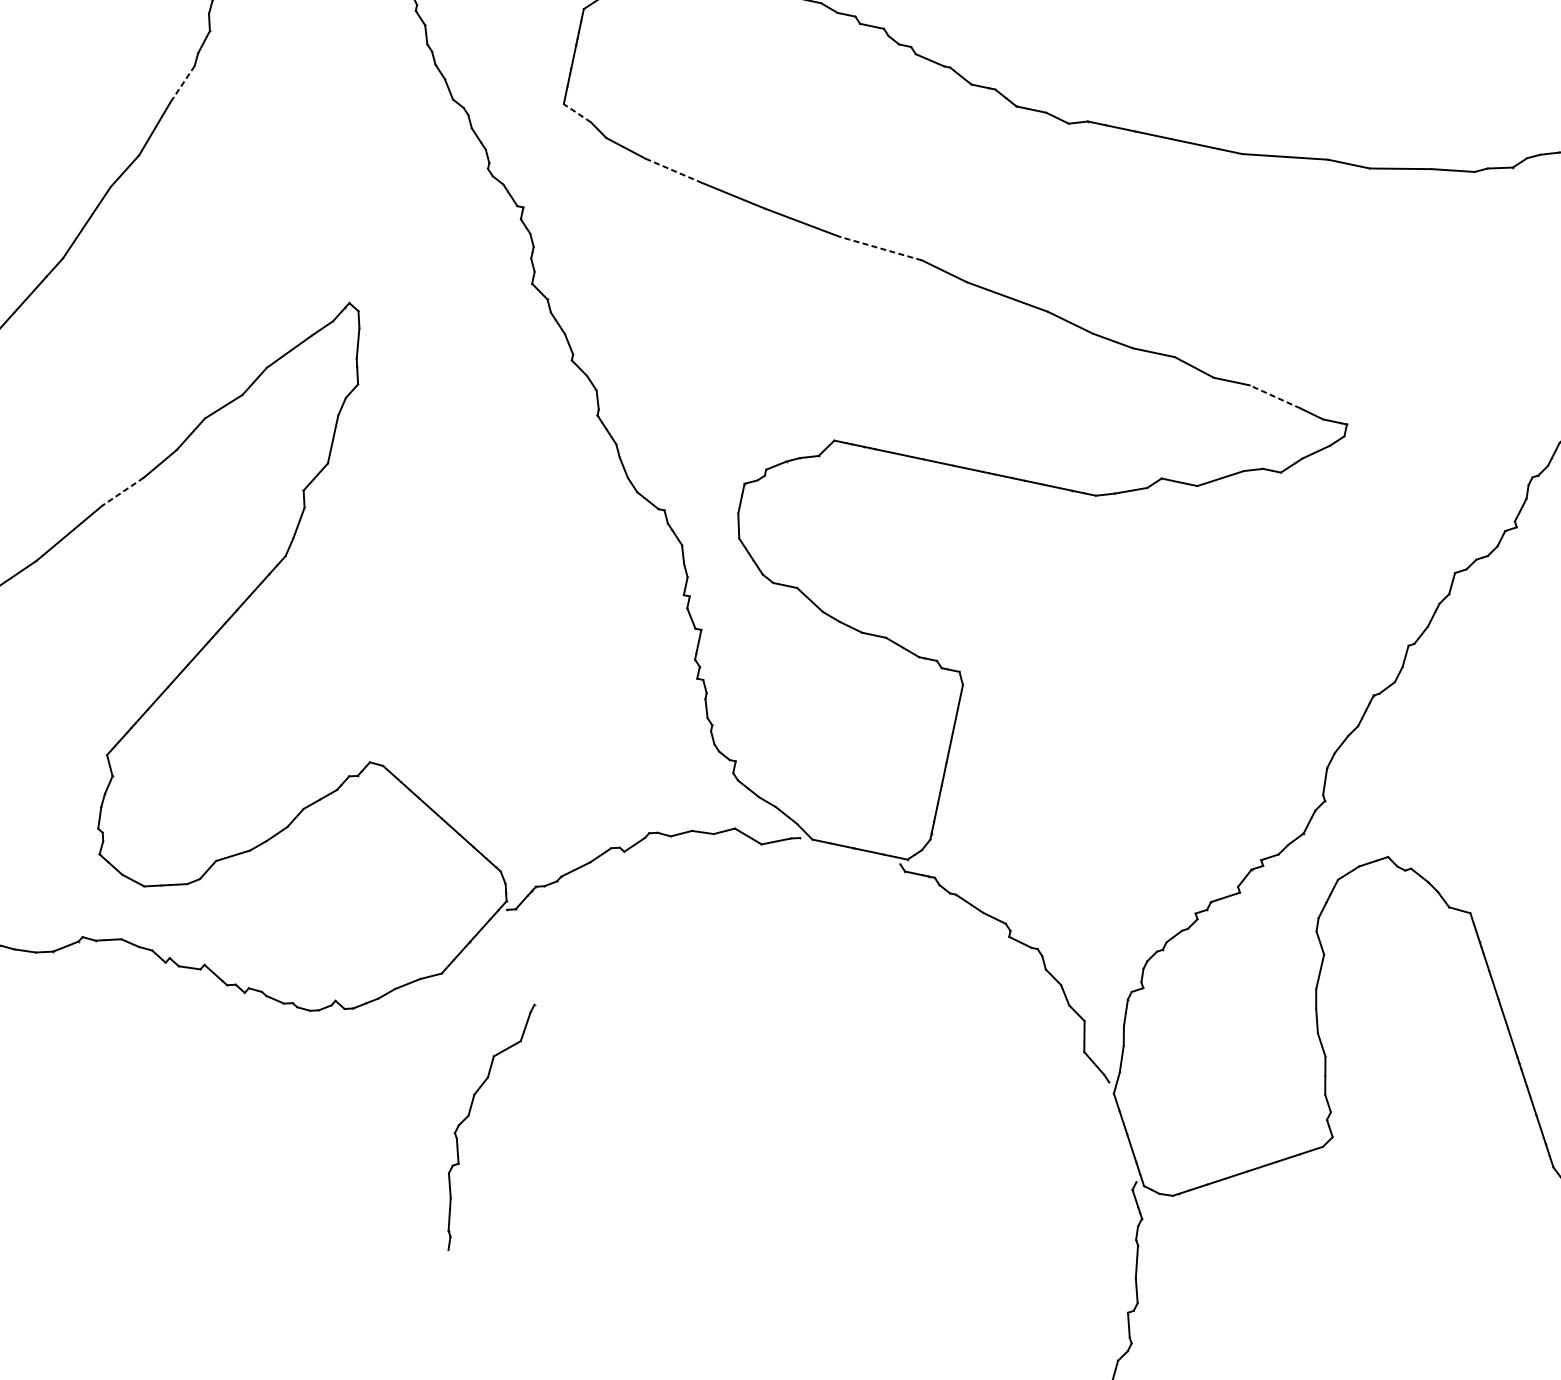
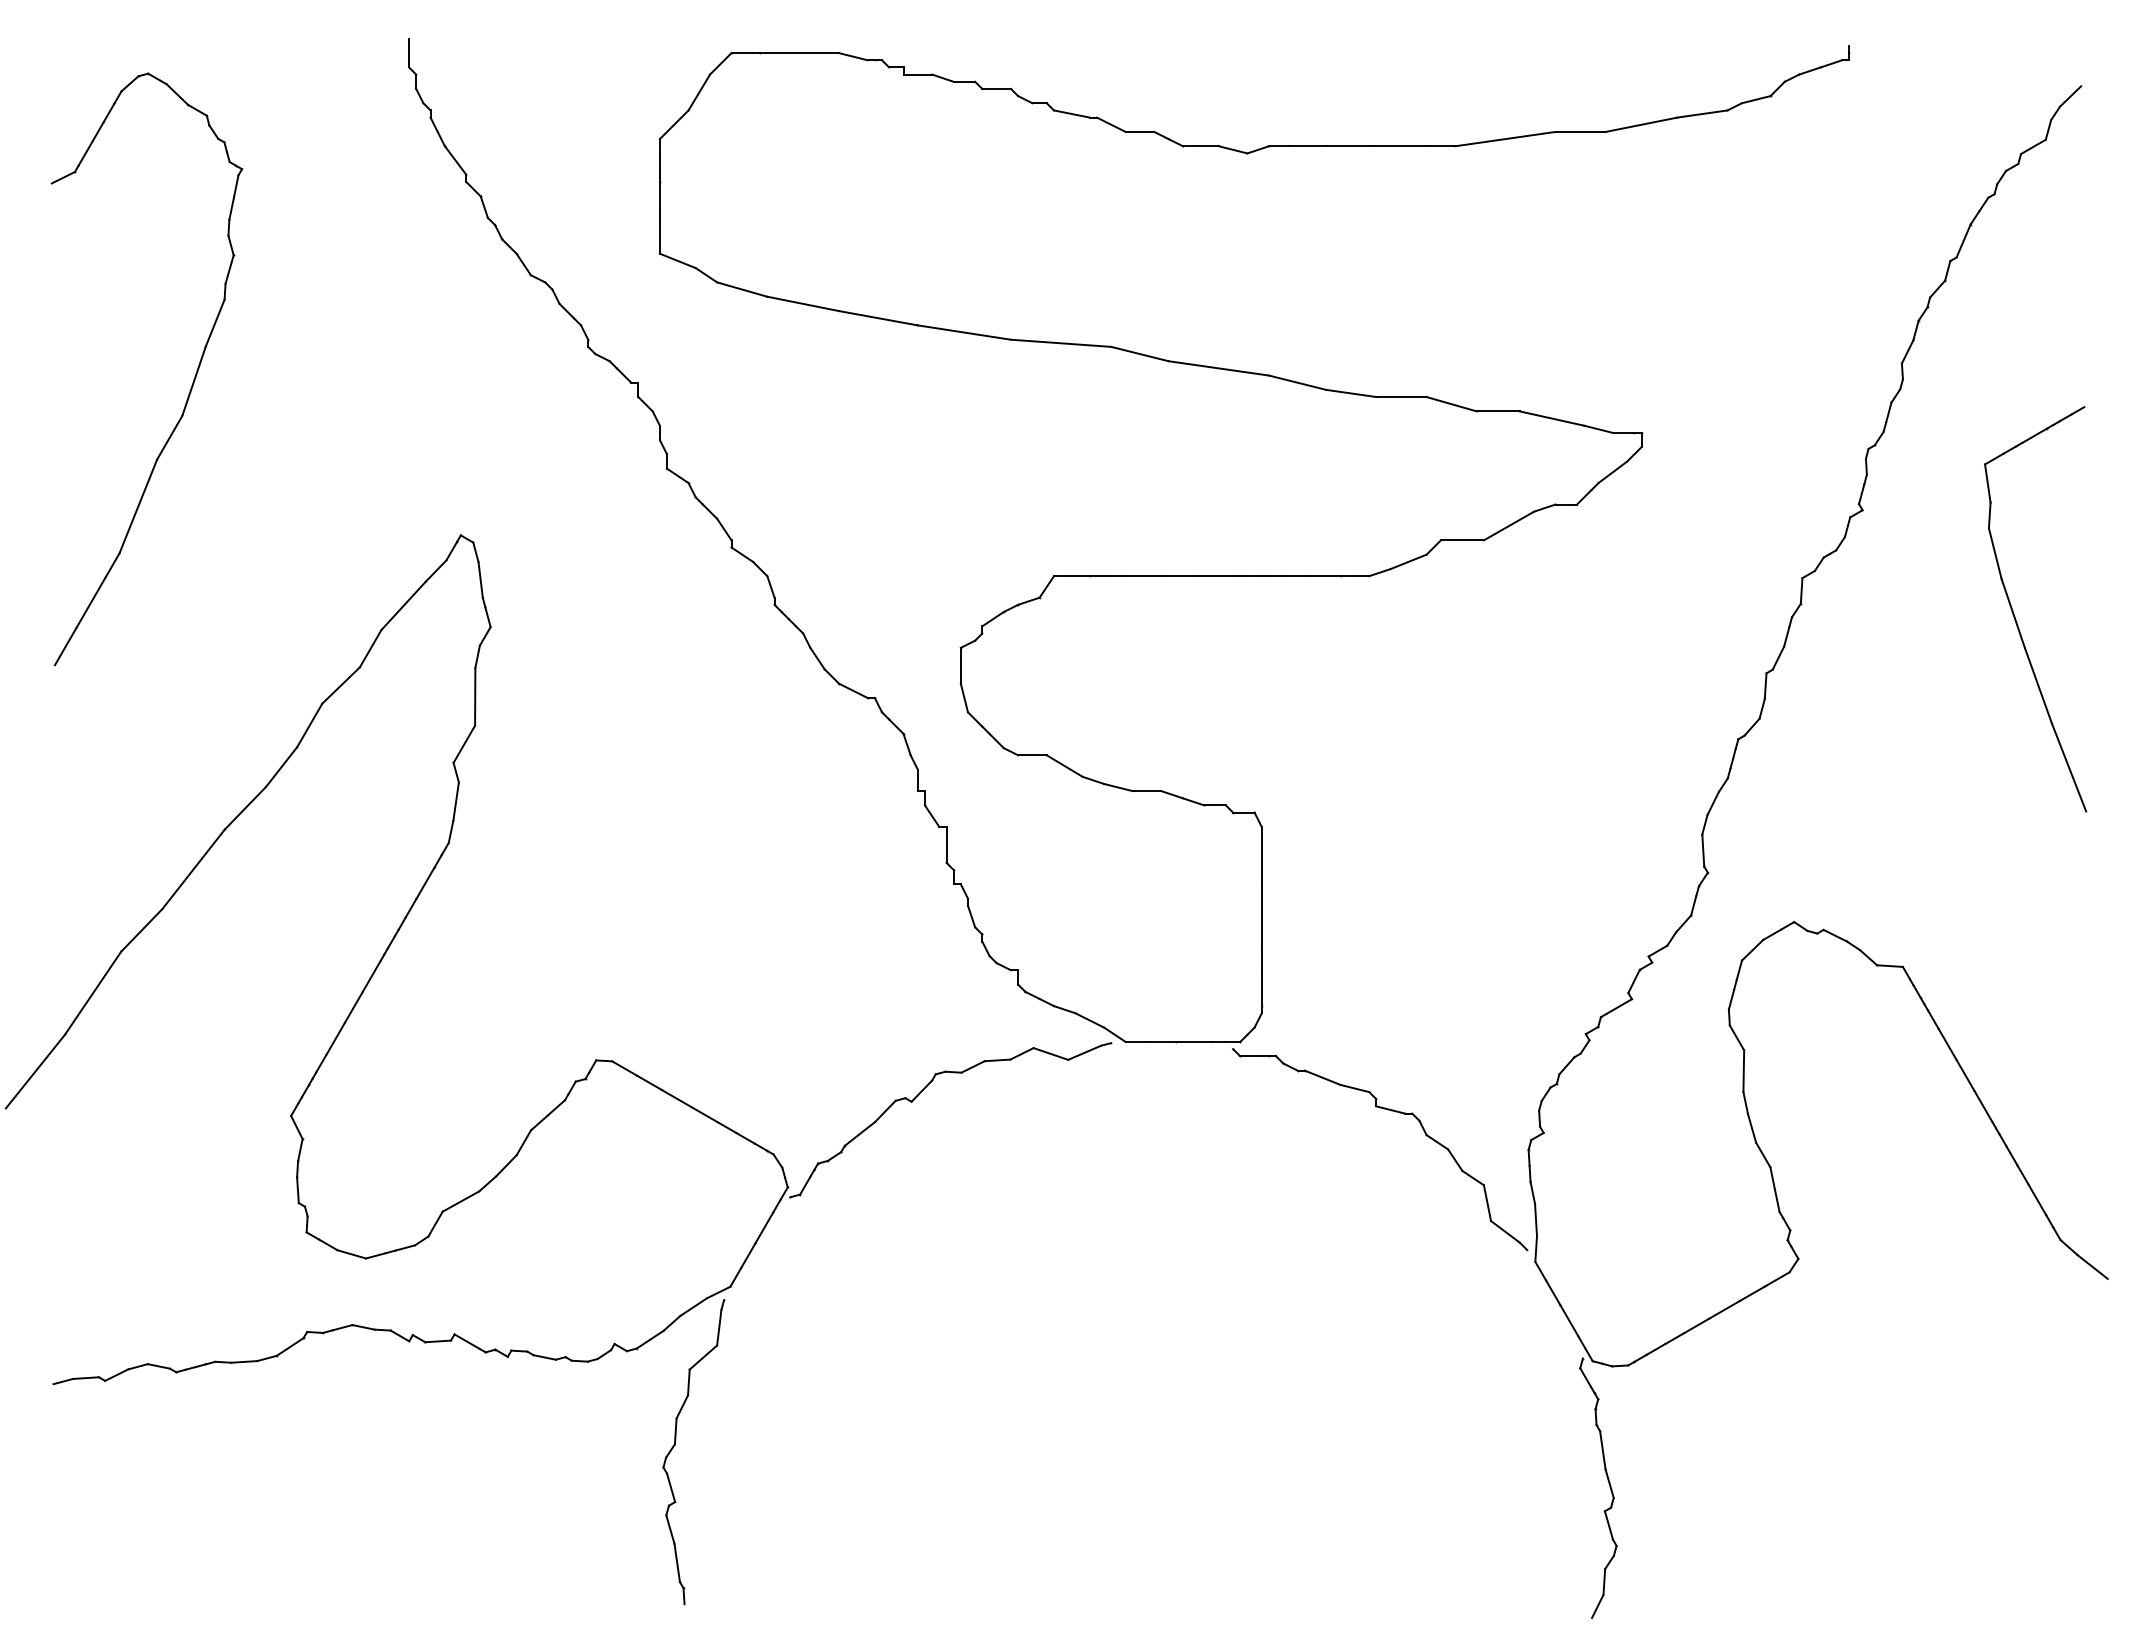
line: (183, 83) -> (215, 322), dashed -> solid
line: (577, 112) -> (677, 260), dashed -> solid
line: (674, 170) -> (803, 303), dashed -> solid
line: (880, 248) -> (1060, 343), dashed -> solid
line: (1274, 396) -> (1551, 418), dashed -> solid
line: (123, 492) -> (245, 808), dashed -> solid
part: (468, 1116) -> (675, 1445), moved

